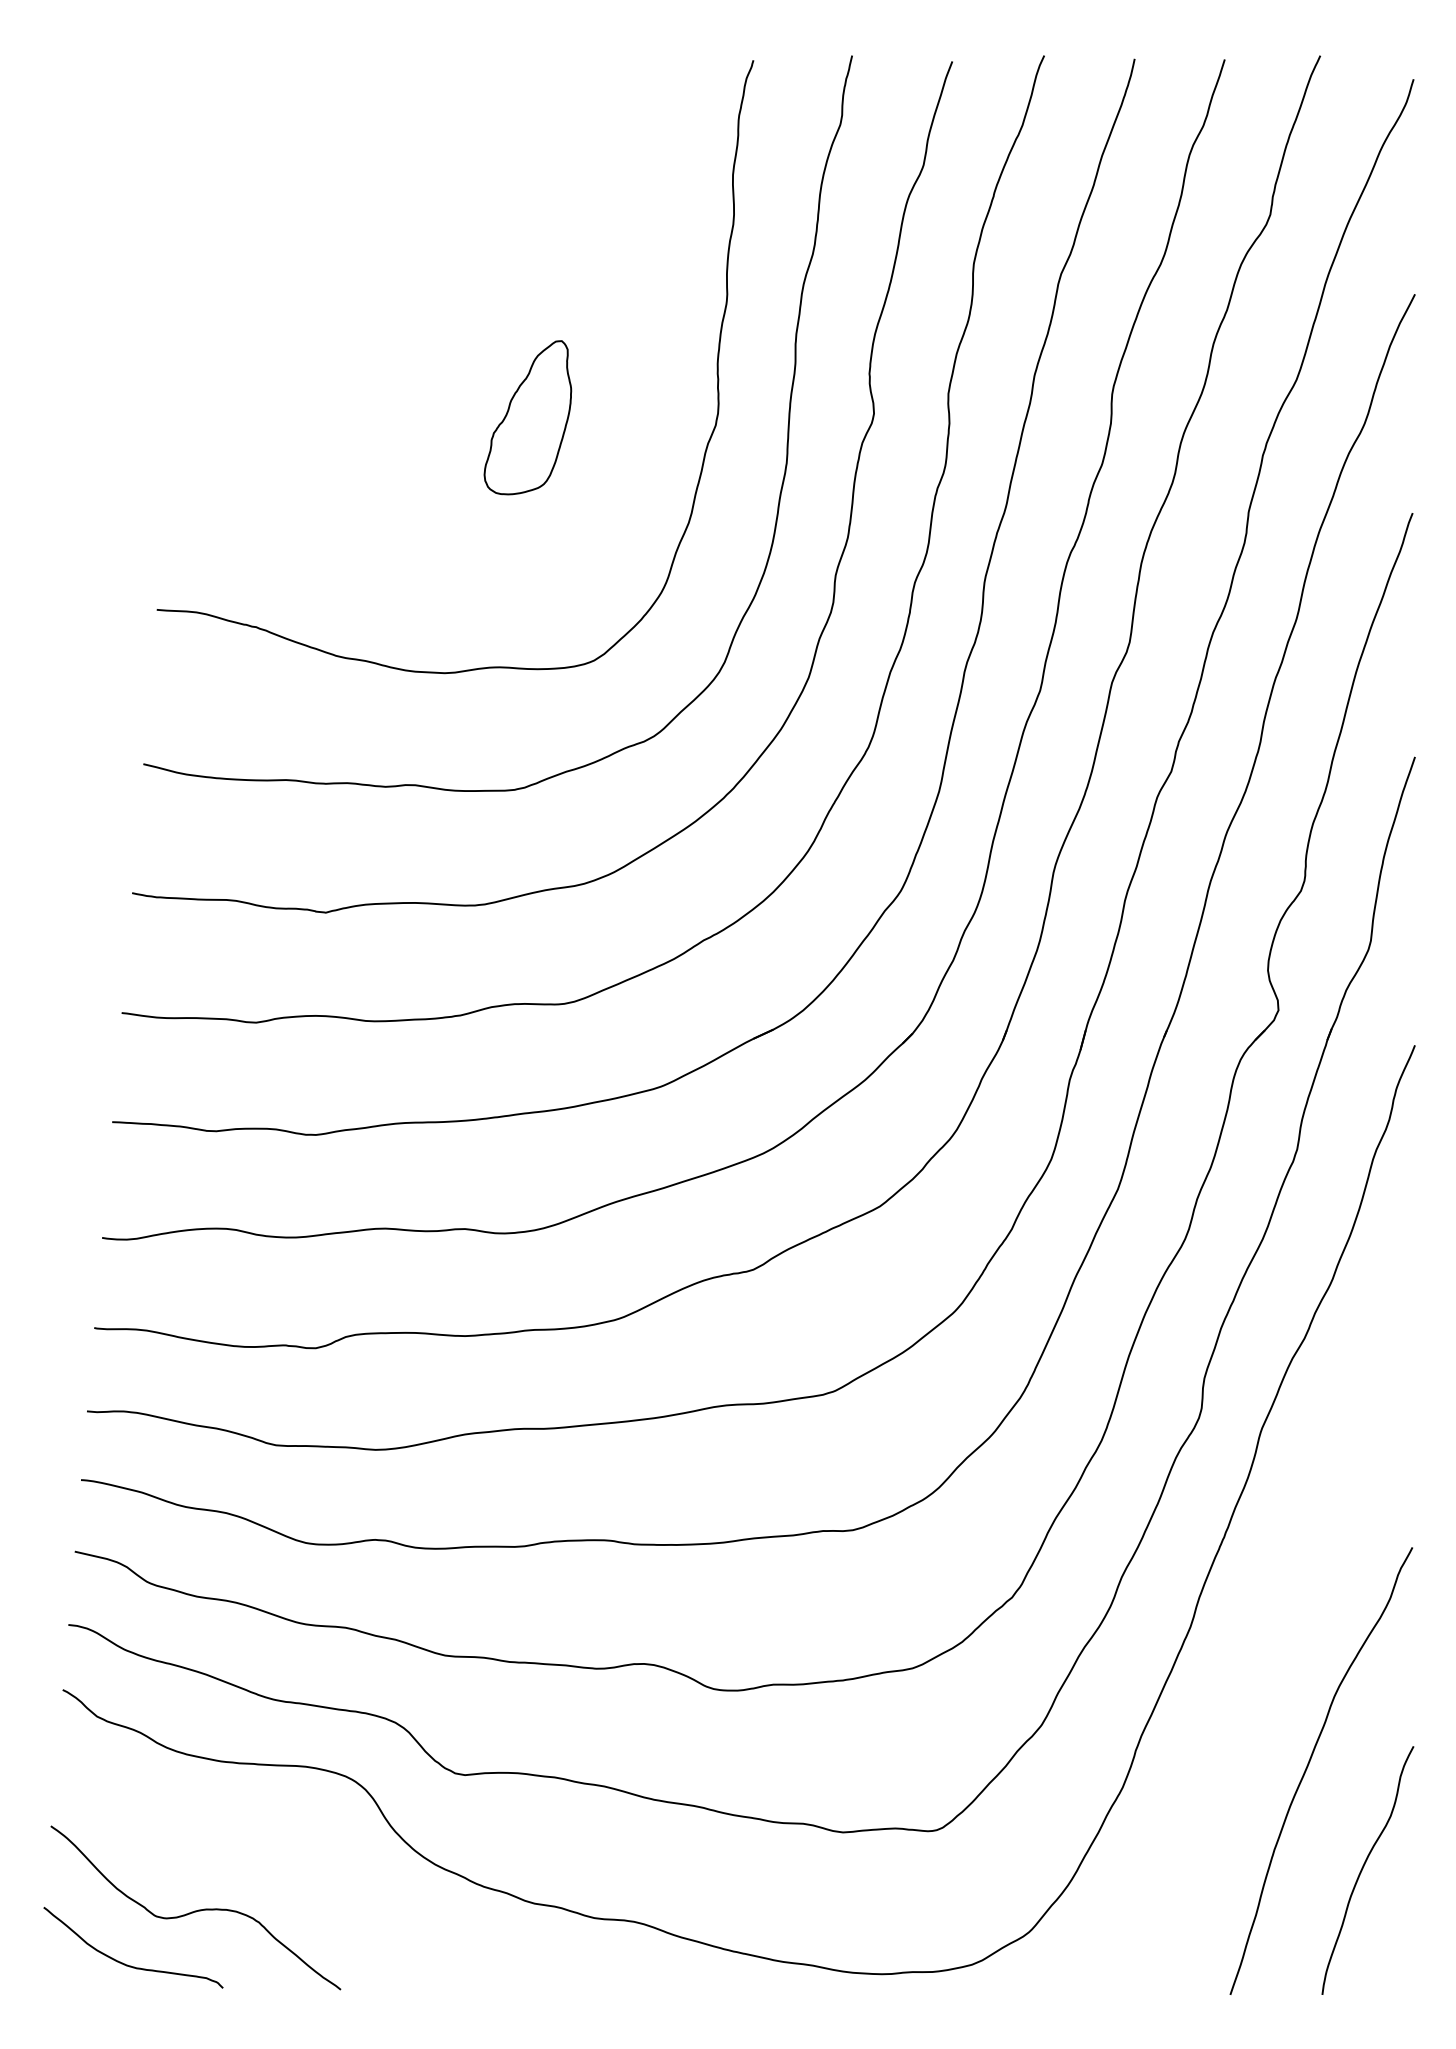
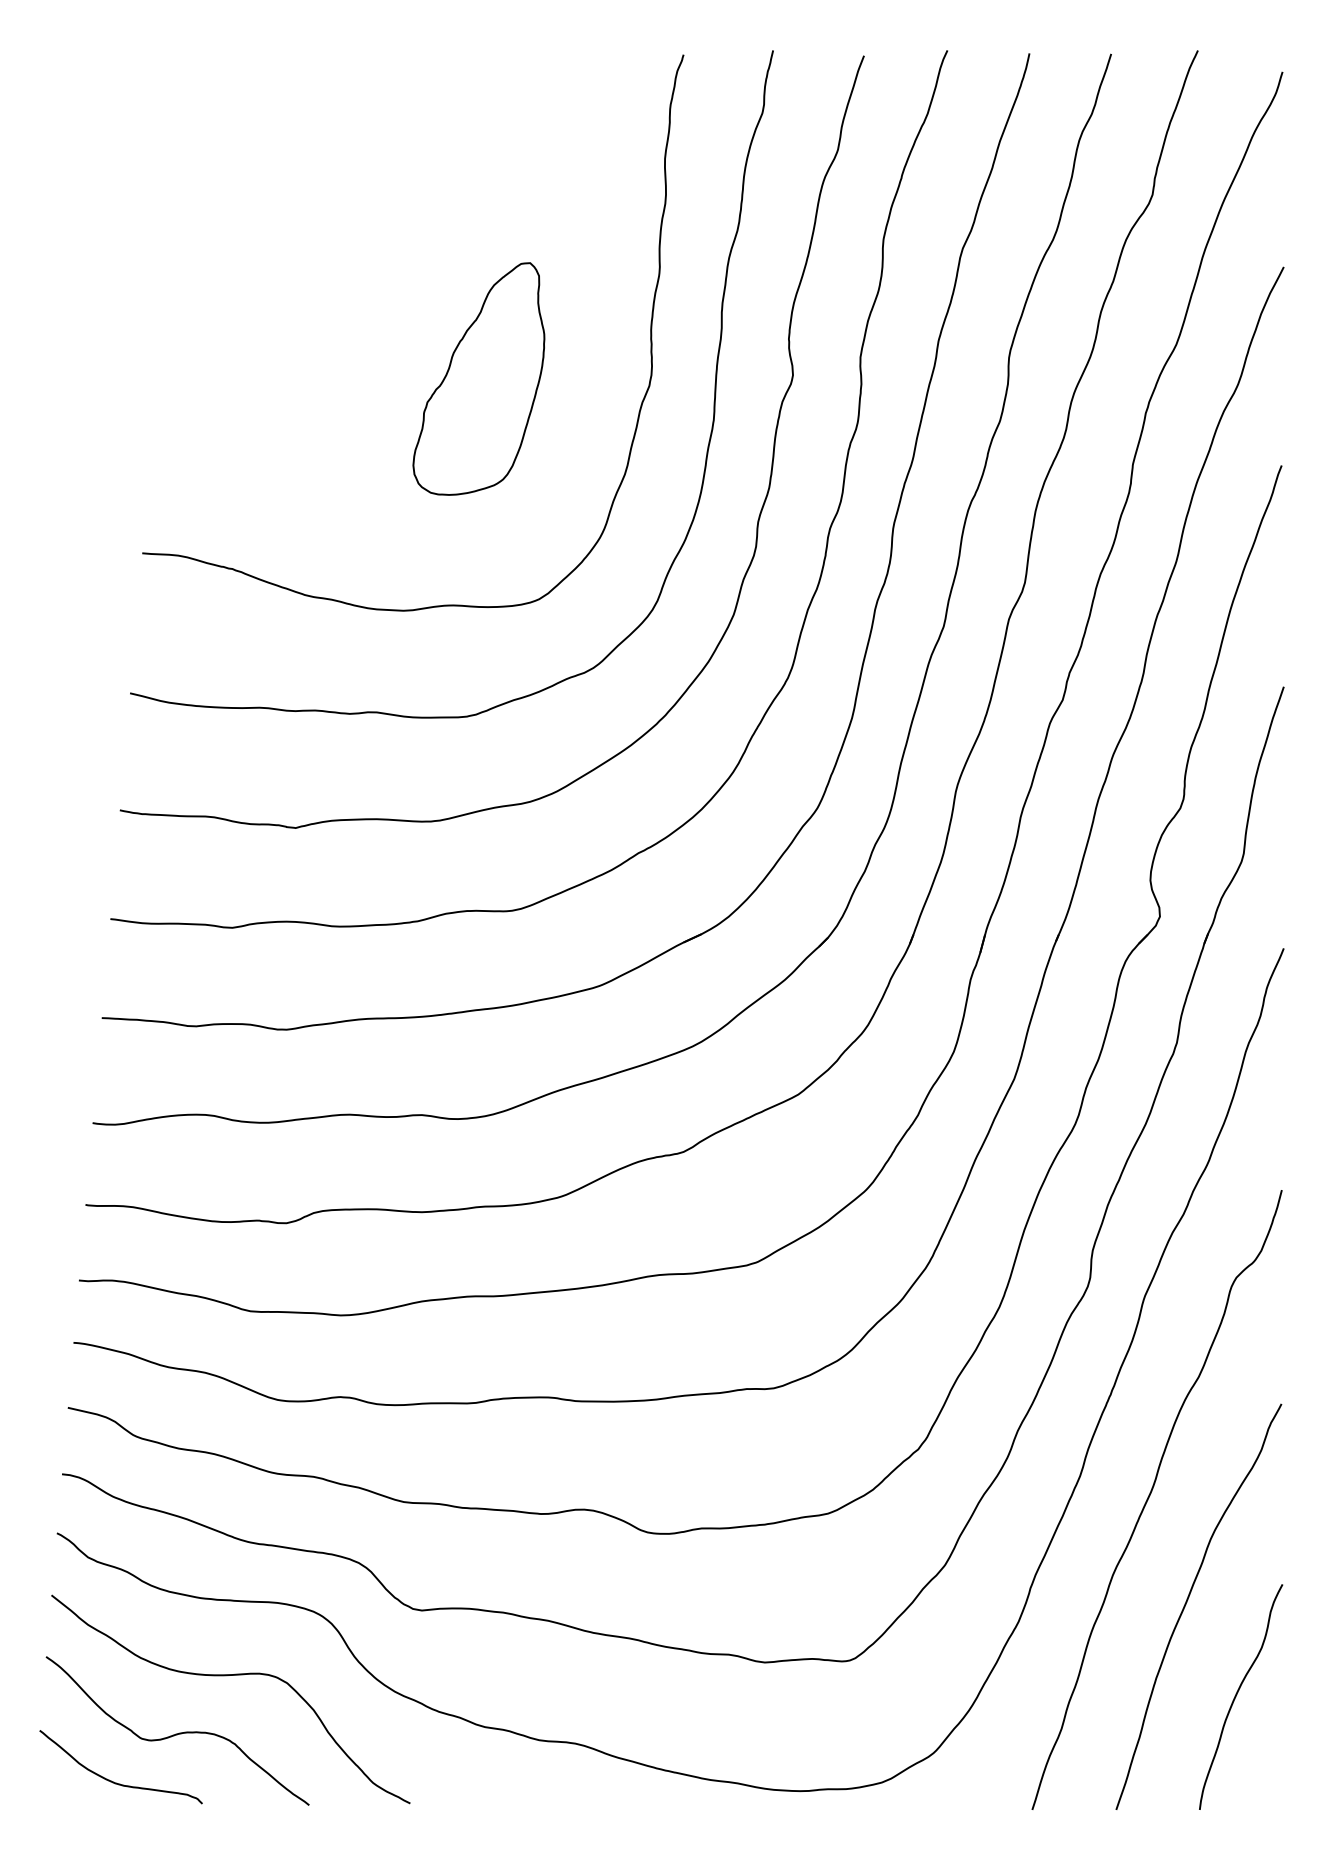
part: (527, 417) -> (478, 378), size x1.67
curve: (1266, 1651) -> (1149, 1498), added
curve: (250, 1847) -> (227, 1676), added

